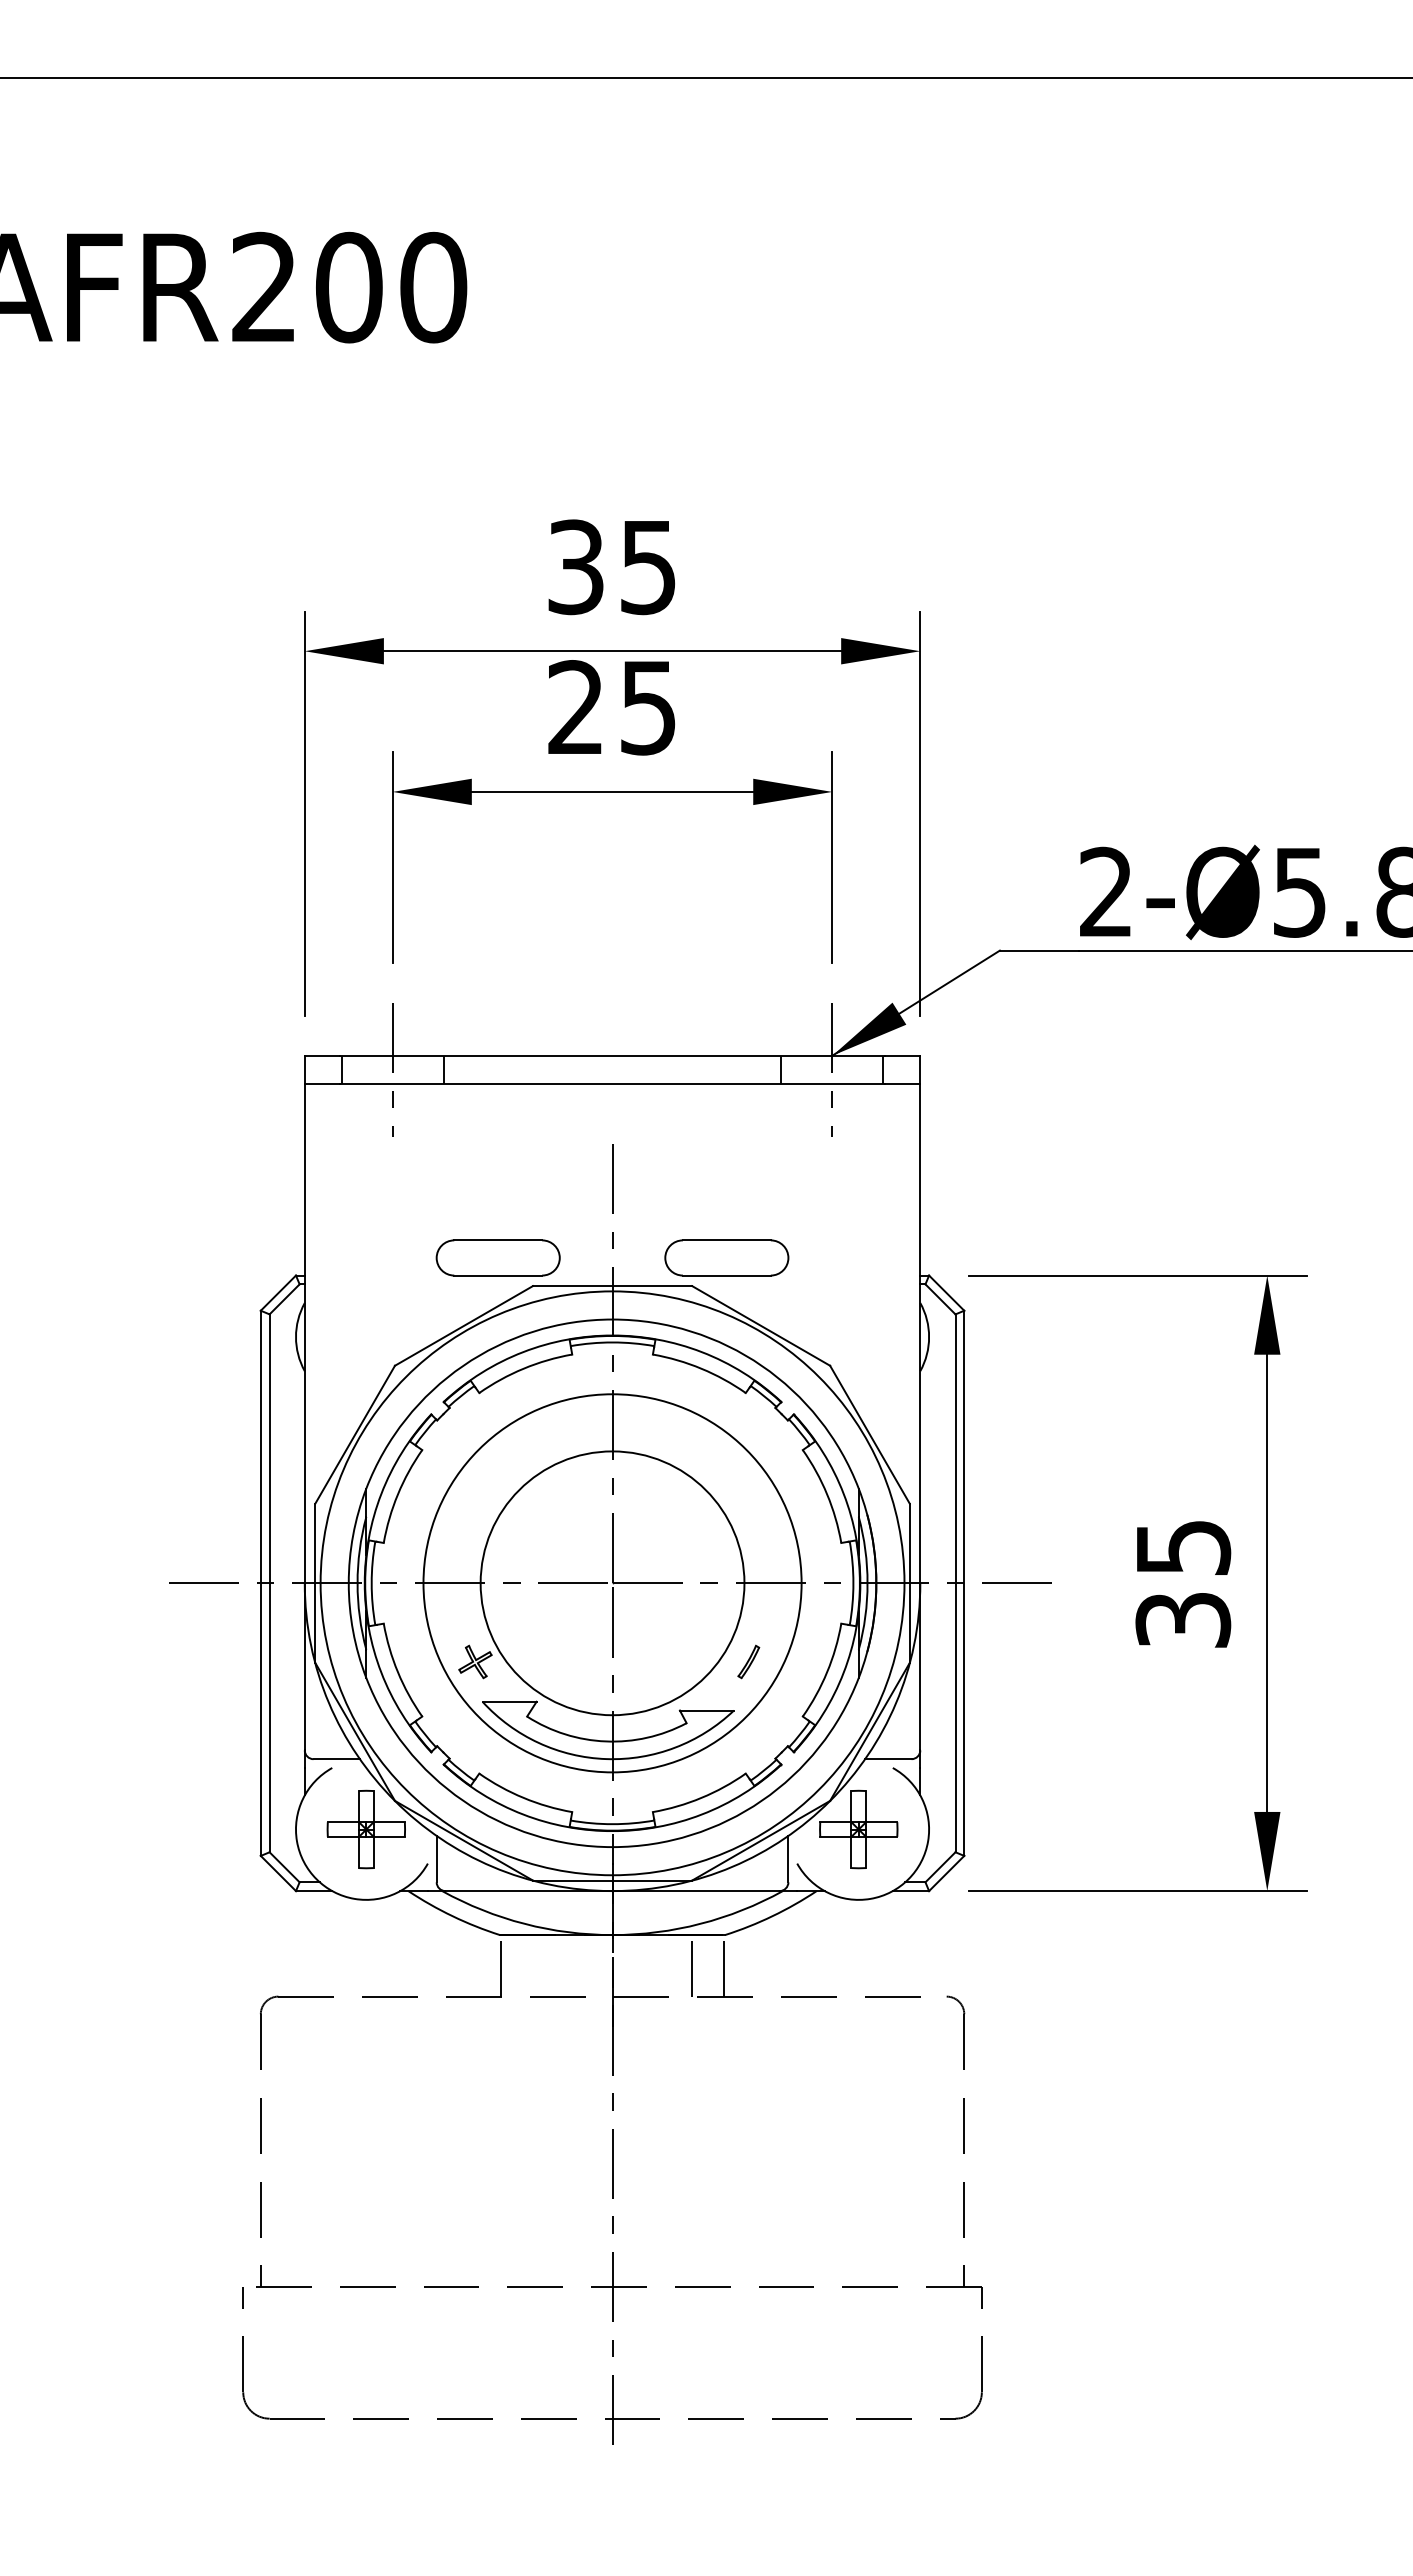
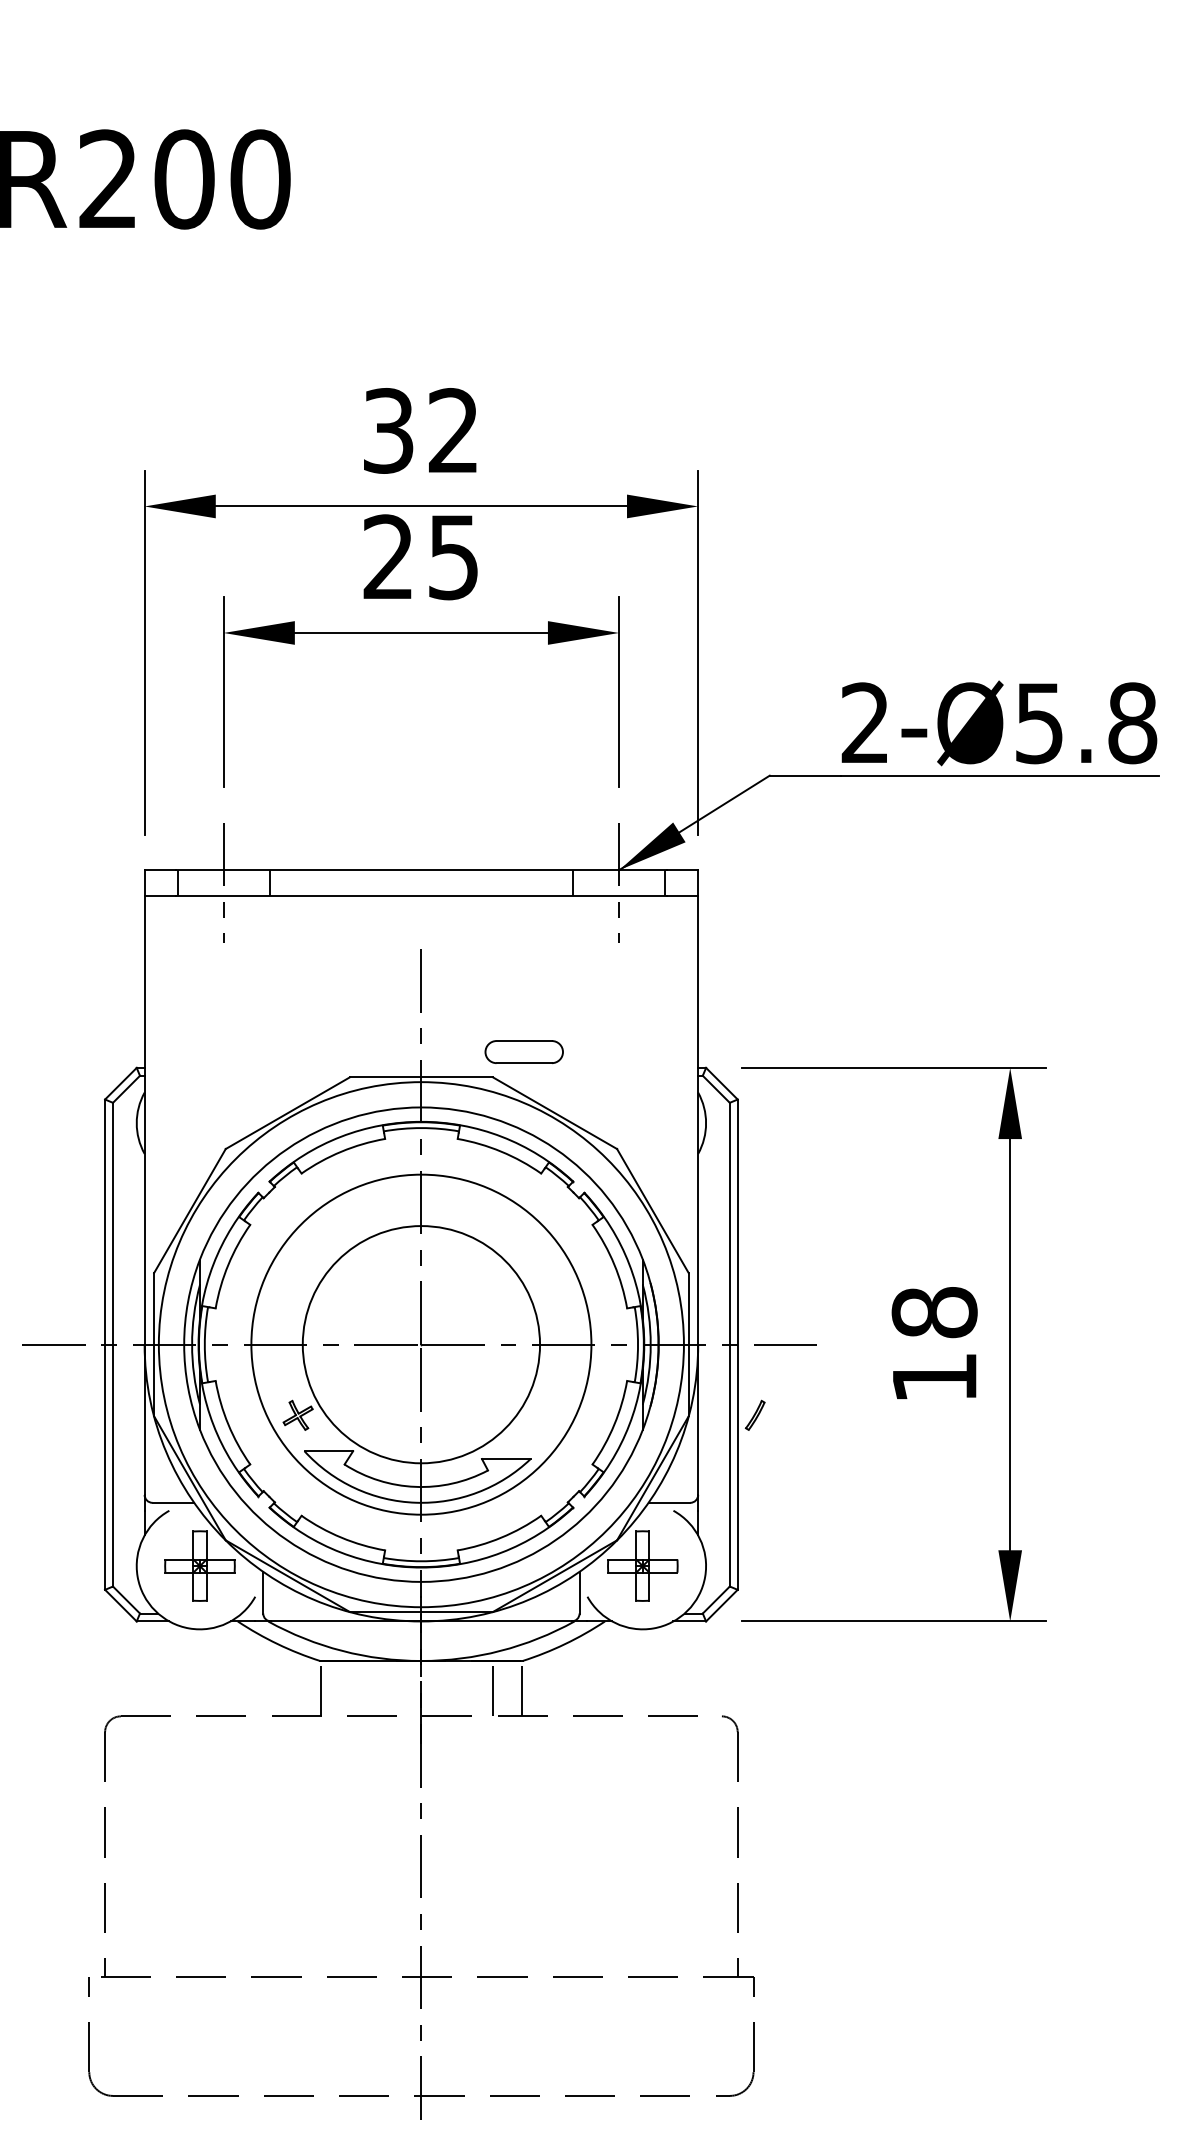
text: (647, 567) -> (452, 431), 35 -> 32
part: (497, 1257) -> (317, 1051), removed
part: (726, 1257) -> (523, 1051), size x0.7
text: (1183, 1583) -> (934, 1344), 35 -> 18
part: (748, 1661) -> (755, 1414), moved

